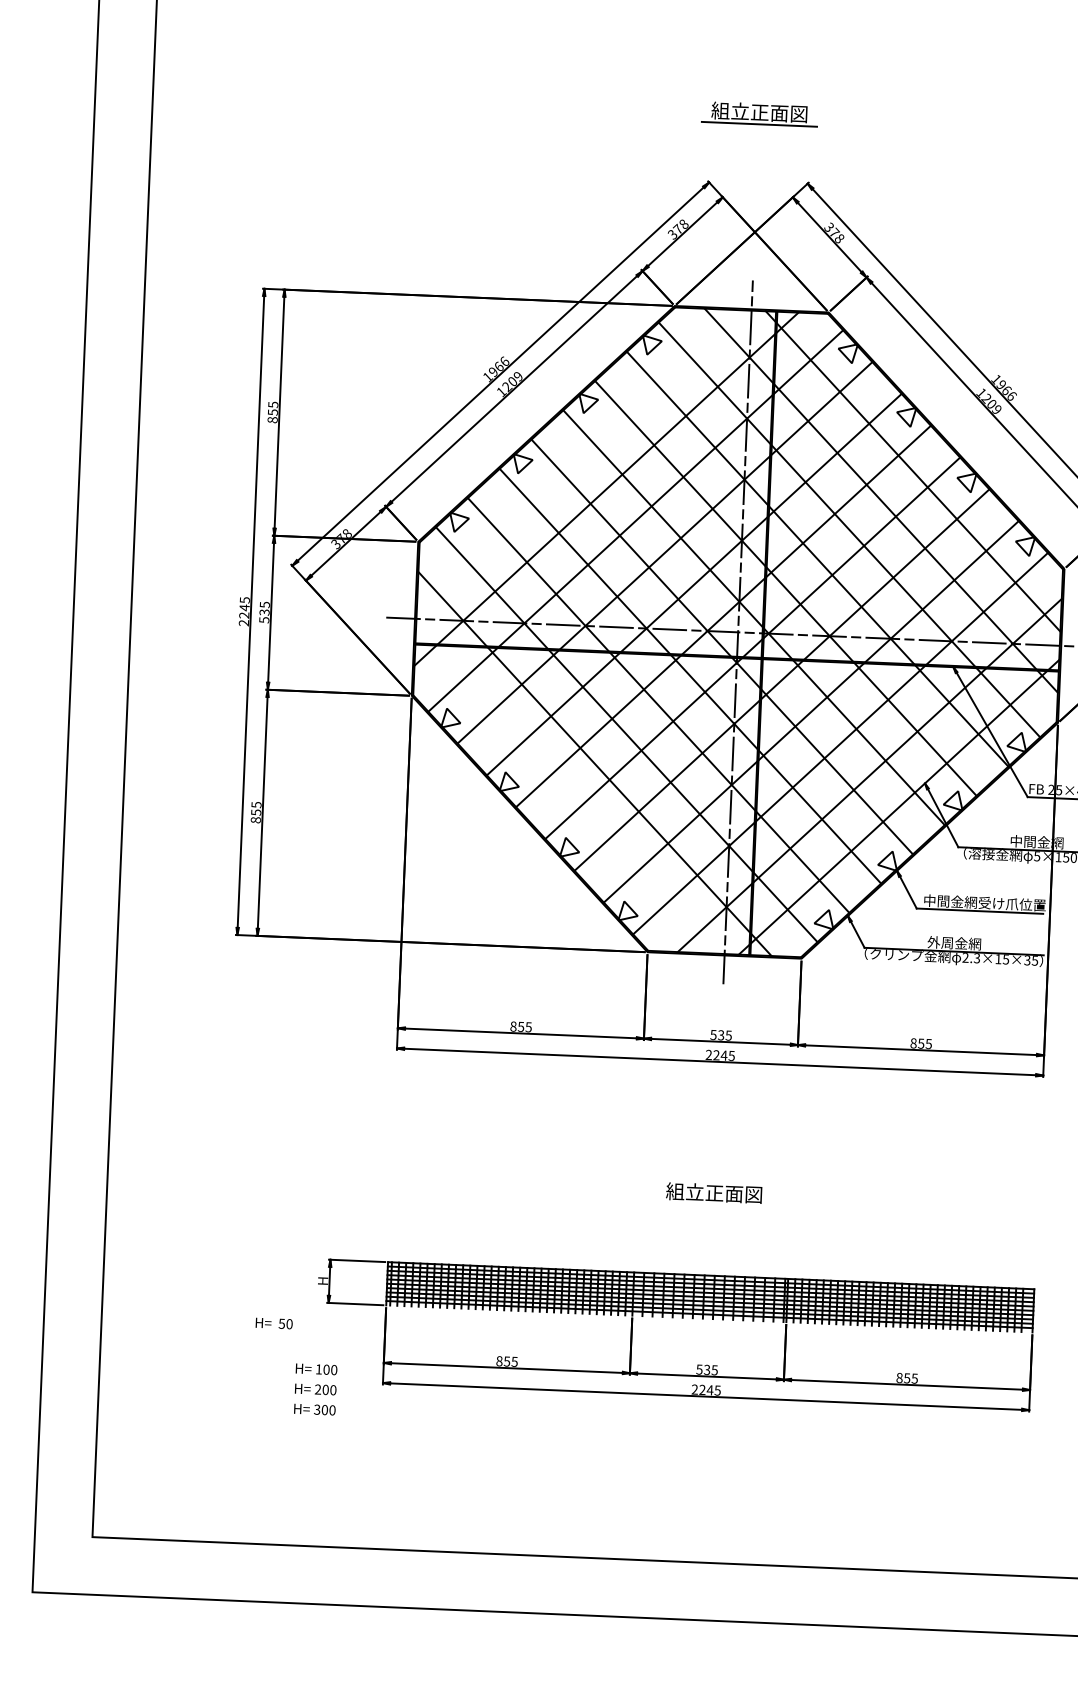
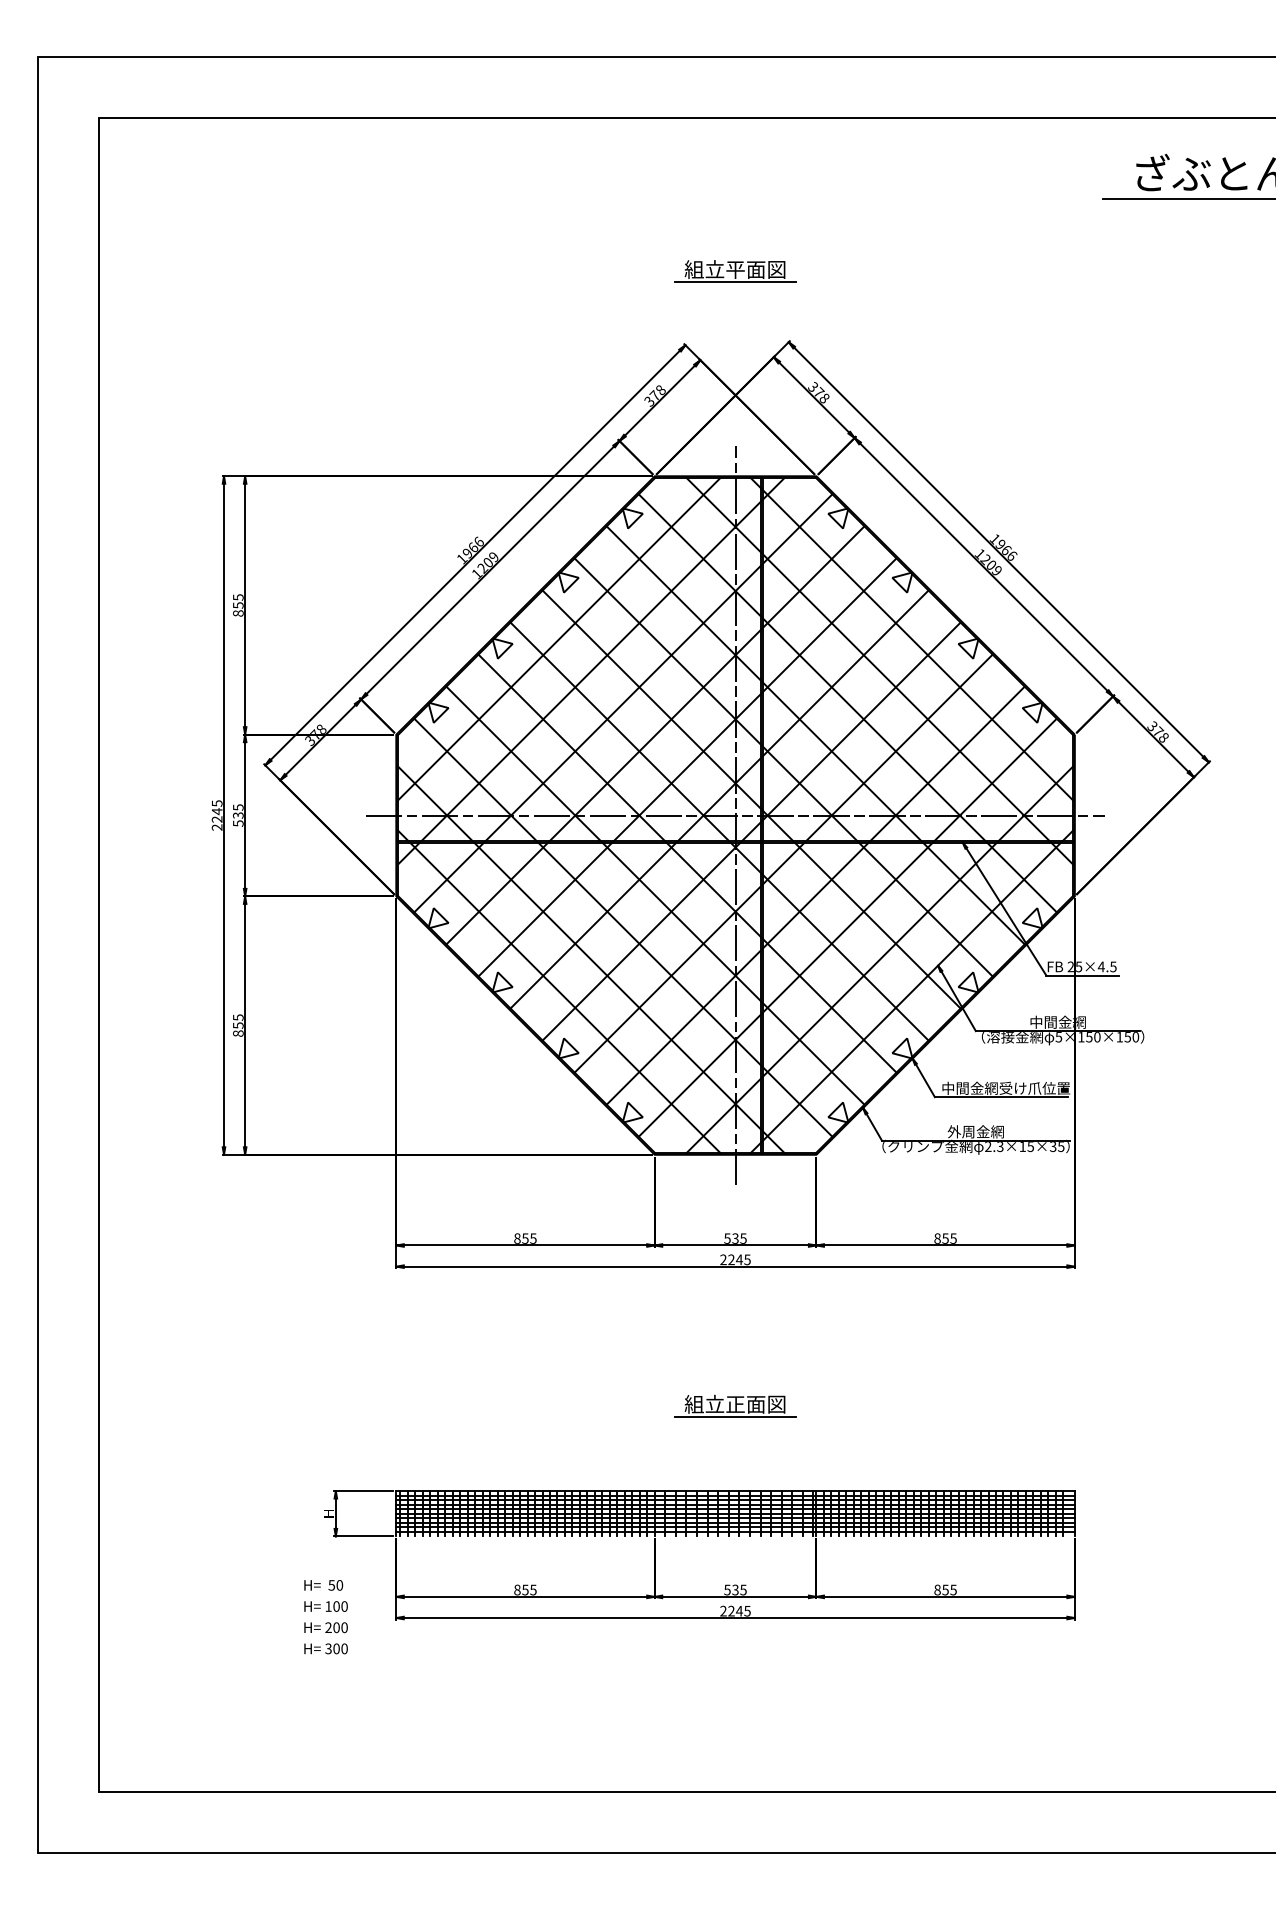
text: (759, 112) -> (735, 269), 組立正面図 -> 組立平面図
line: (576, 456) -> (558, 638), added
line: (562, 792) -> (558, 991), added
line: (714, 1204) -> (735, 1416), added
text: (274, 1323) -> (323, 1585), moved

